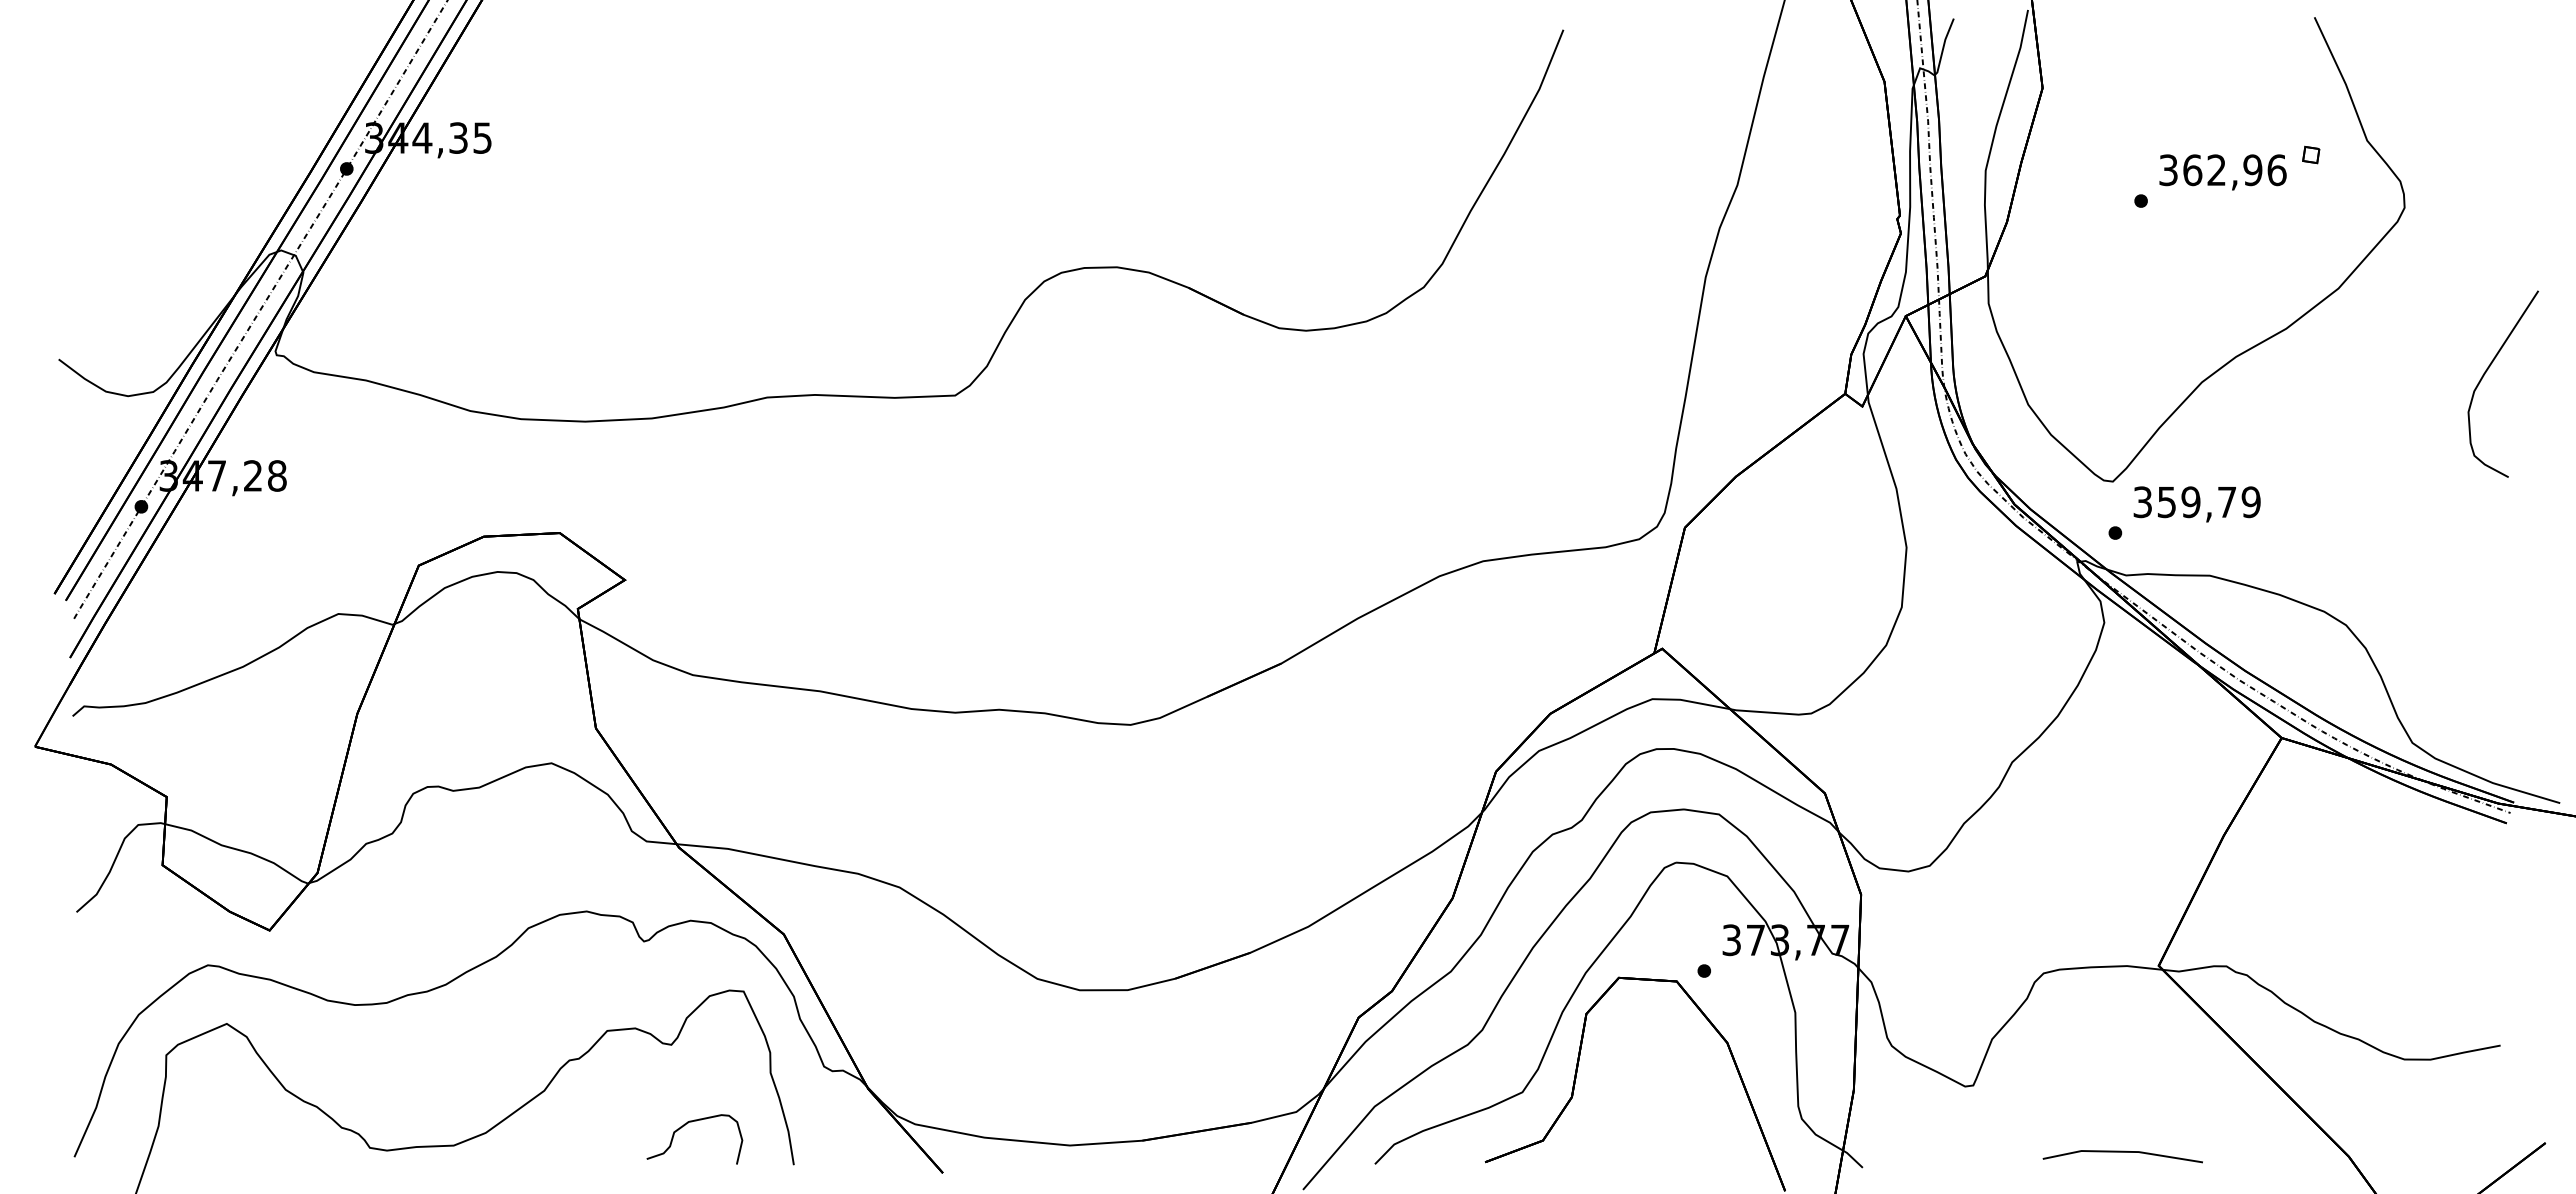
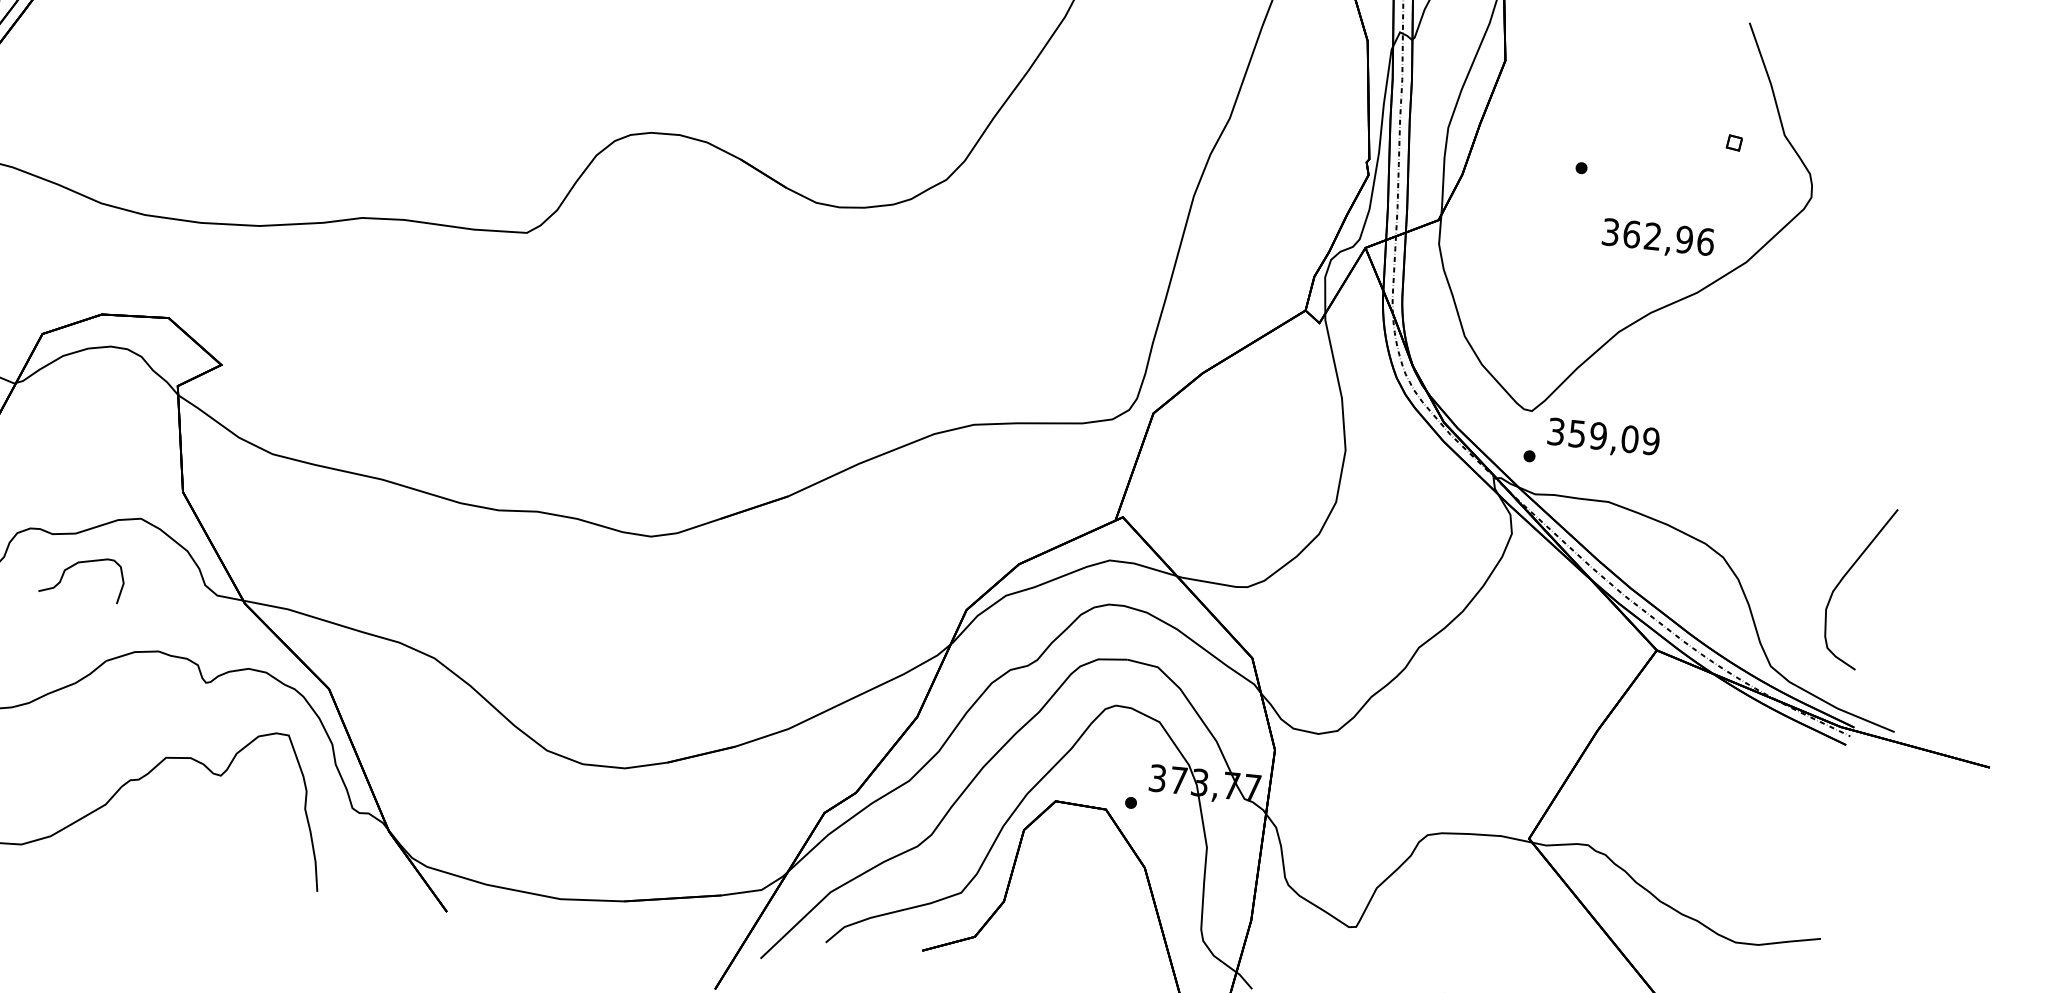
text: (2222, 172) -> (1657, 239), moved
curve: (2487, 371) -> (1846, 575), moved
text: (2226, 502) -> (1629, 439), 359,79 -> 359,09
curve: (684, 1126) -> (74, 566), moved

